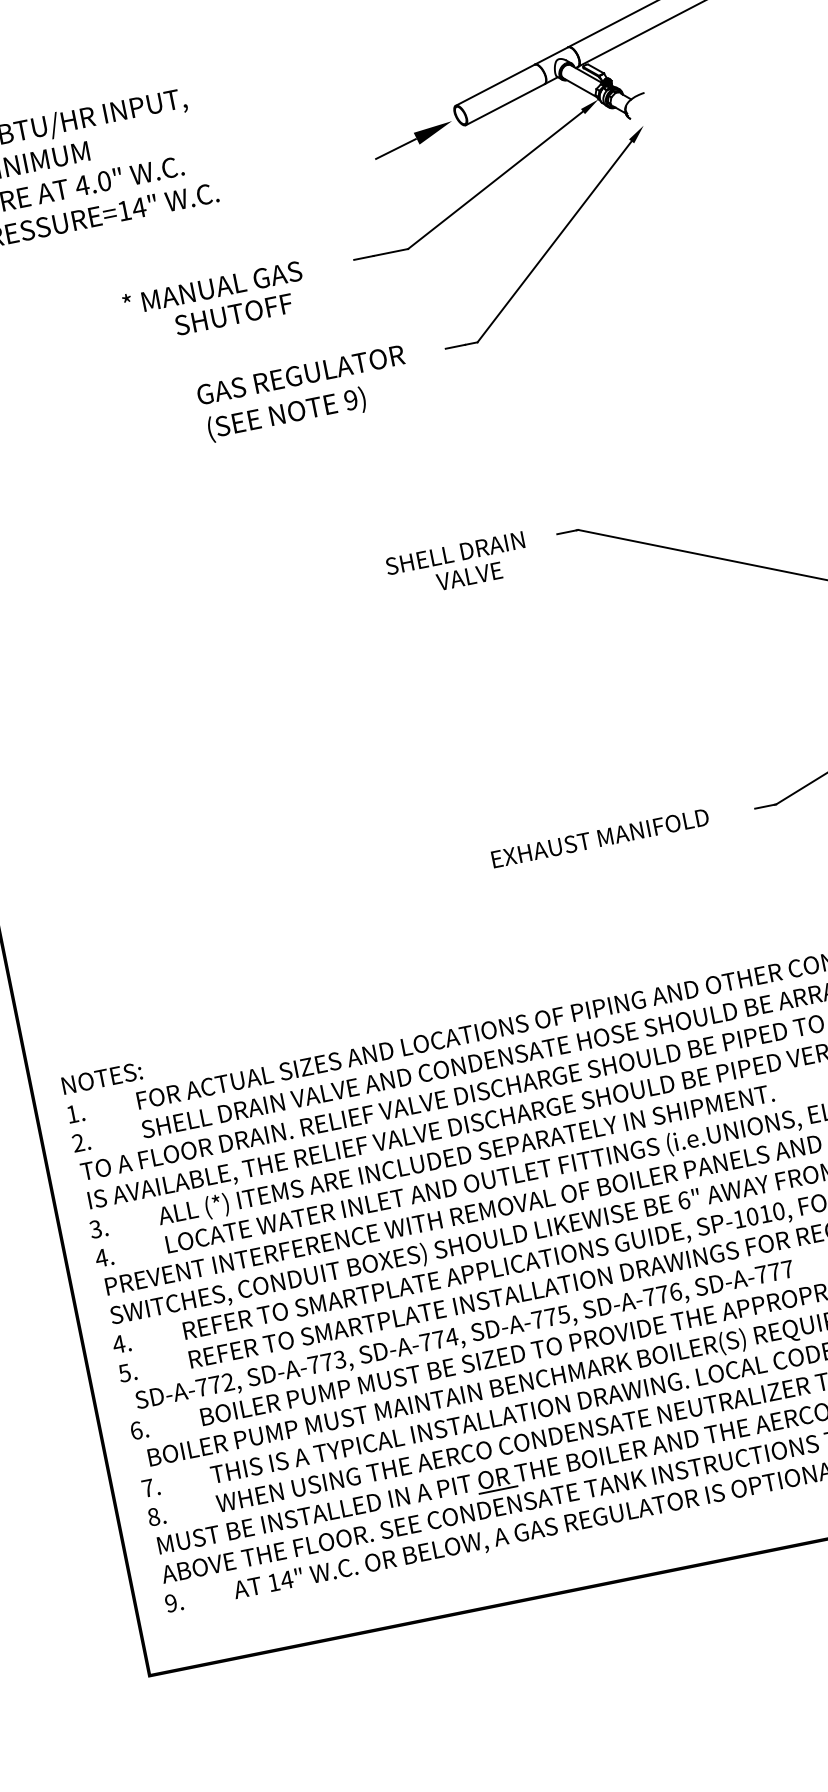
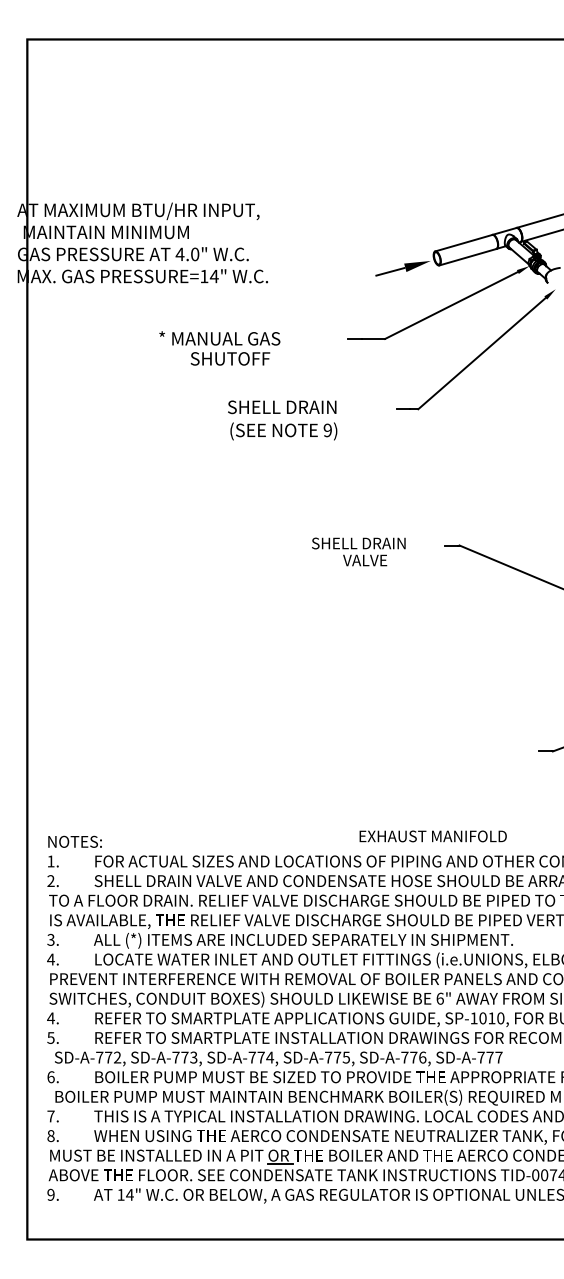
text: (214, 302) -> (219, 348), moved
text: (301, 375) -> (298, 407), GAS REGULATOR -> SHELL DRAIN
text: (457, 565) -> (358, 551), moved
text: (599, 838) -> (432, 836), moved

